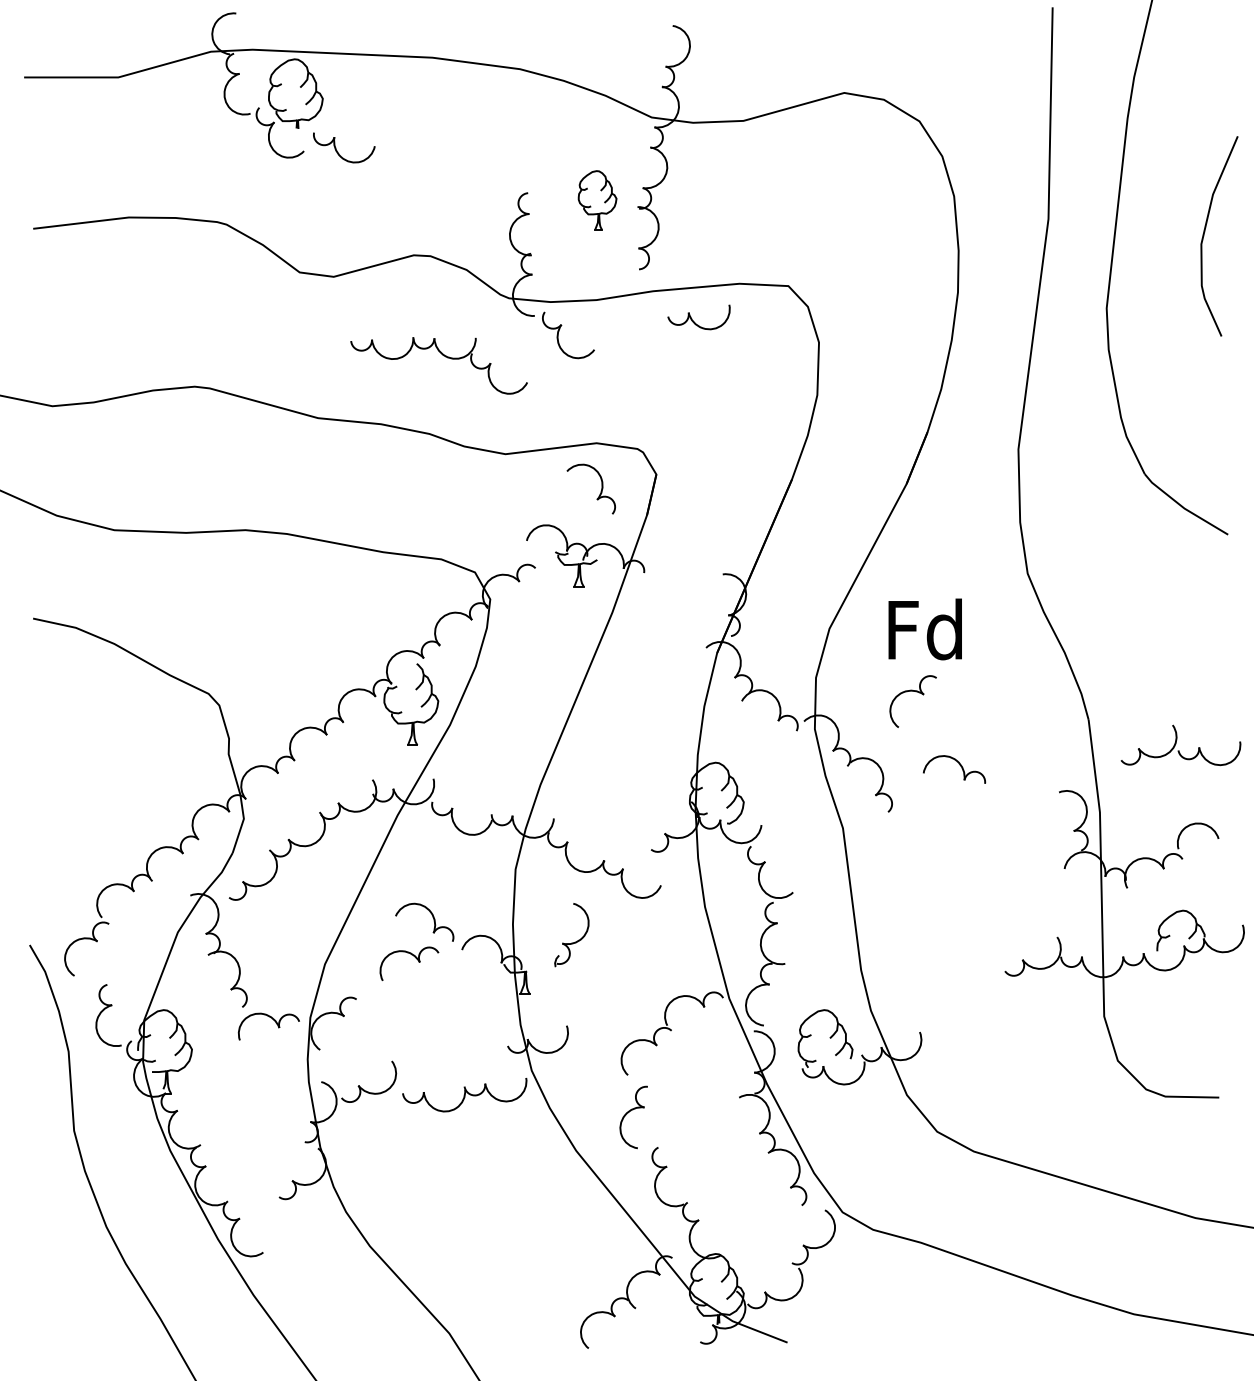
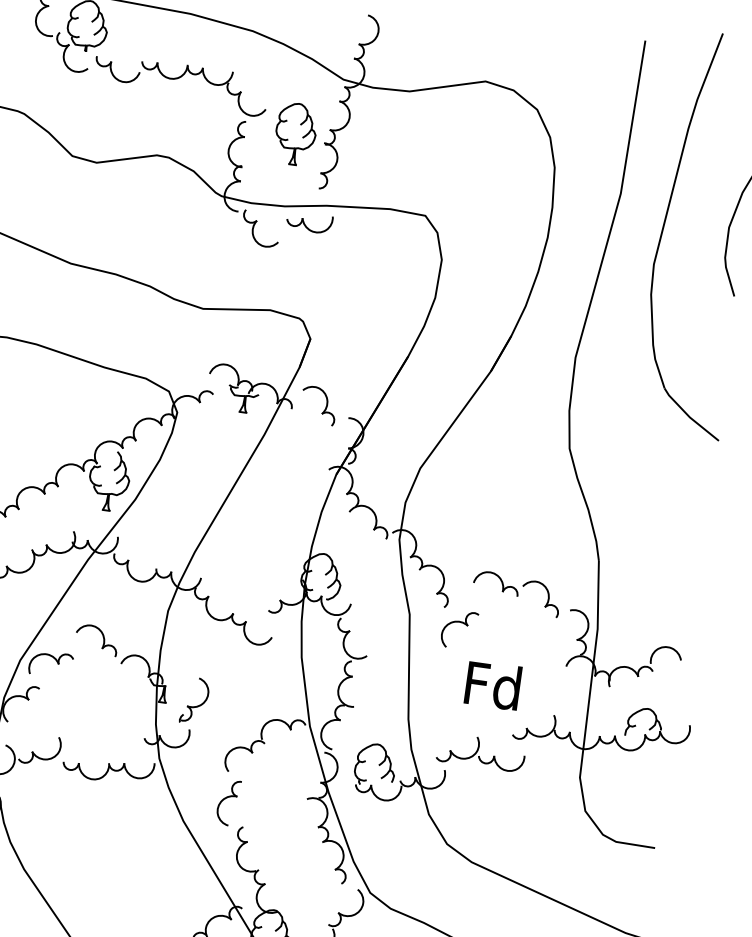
part: (597, 199) -> (295, 133), size x1.43
part: (698, 317) -> (309, 222), moved
part: (443, 356) -> (207, 81), moved
part: (600, 491) -> (325, 408), moved
text: (924, 629) -> (492, 685), moved
part: (916, 692) -> (462, 623), moved
part: (1180, 745) -> (480, 752), moved
part: (1026, 784) -> (547, 601), added
part: (571, 942) -> (193, 706), moved
part: (414, 957) -> (55, 660), moved

